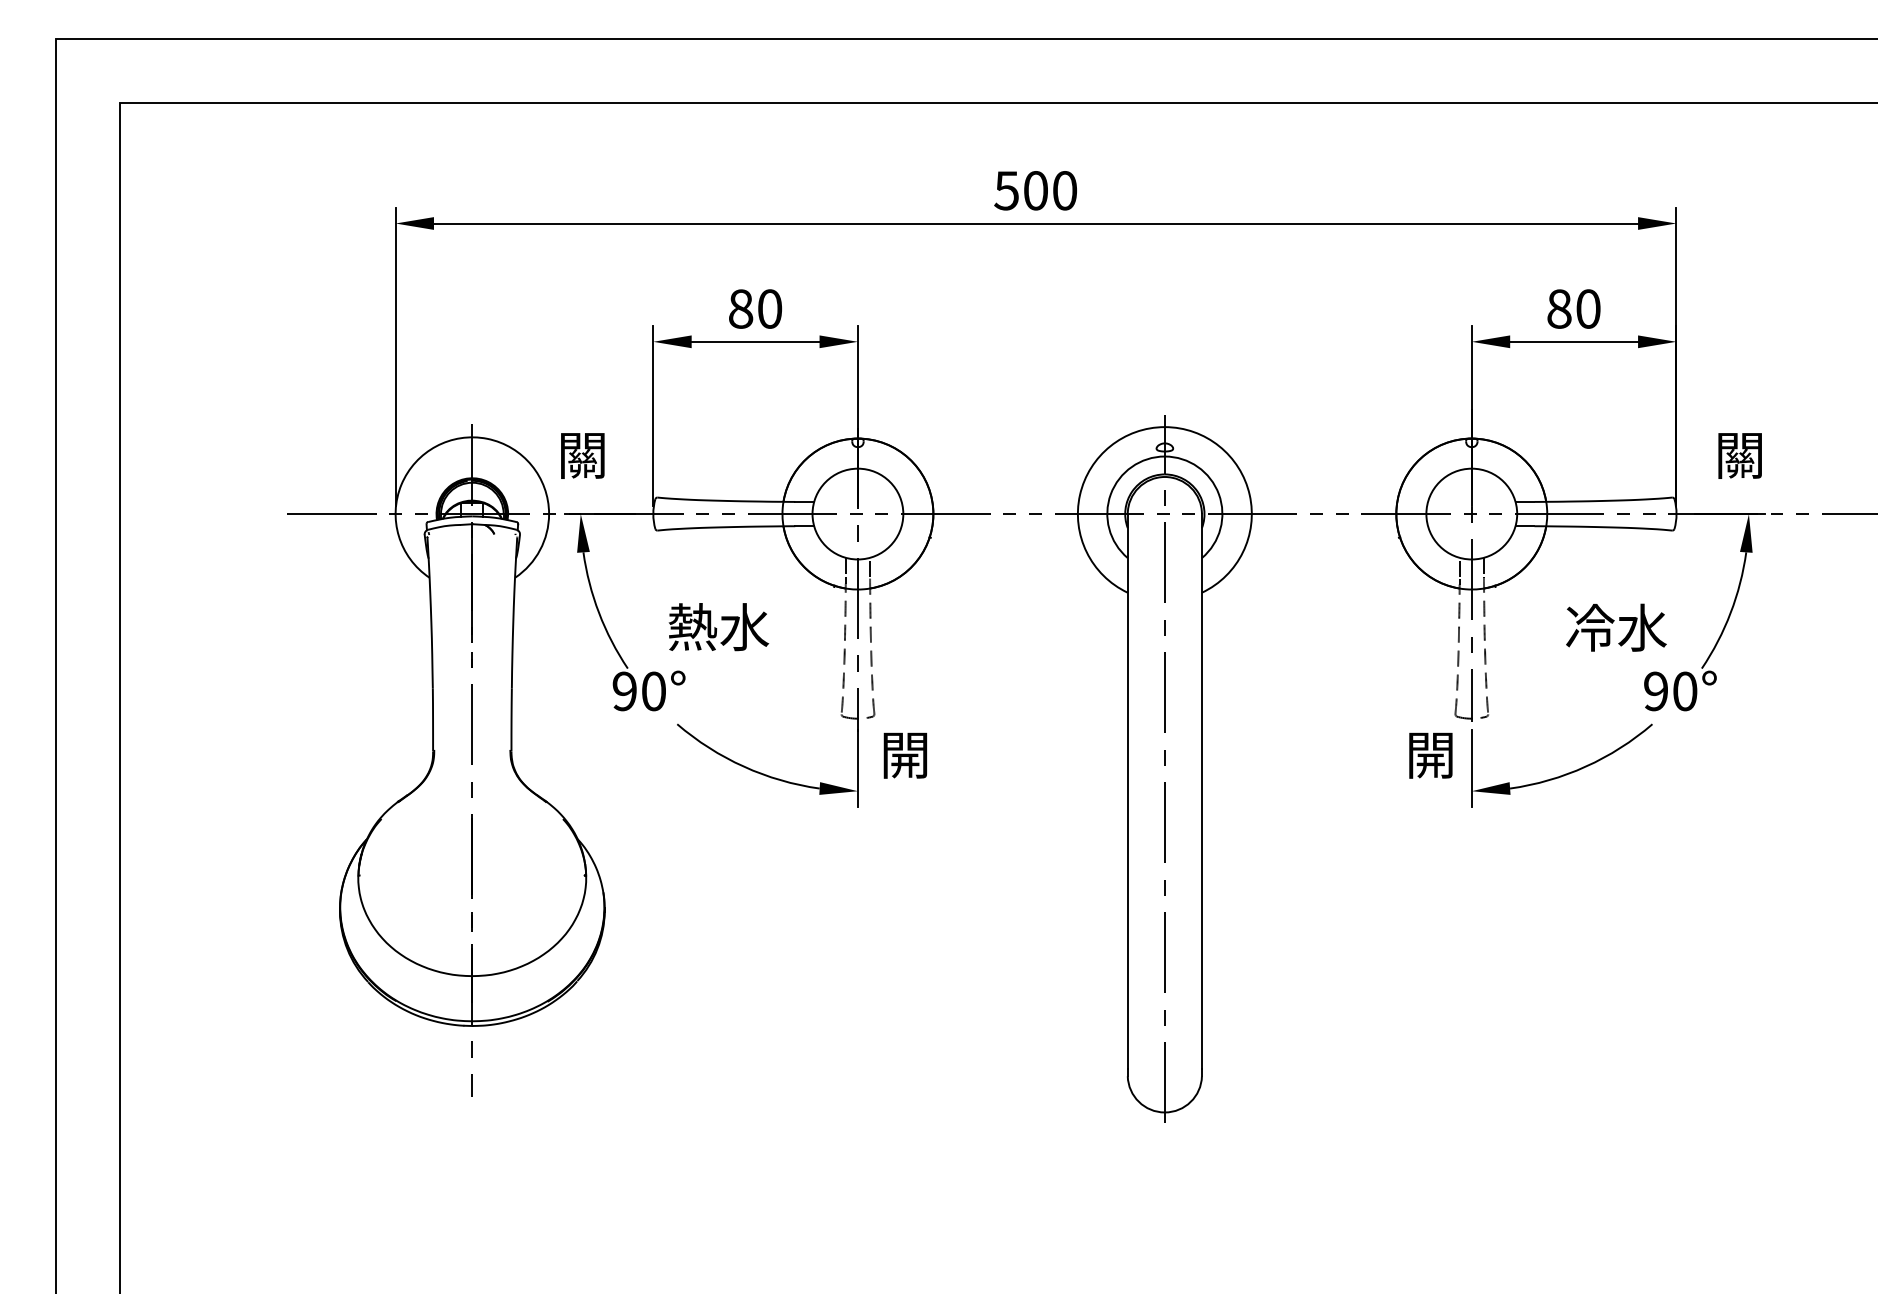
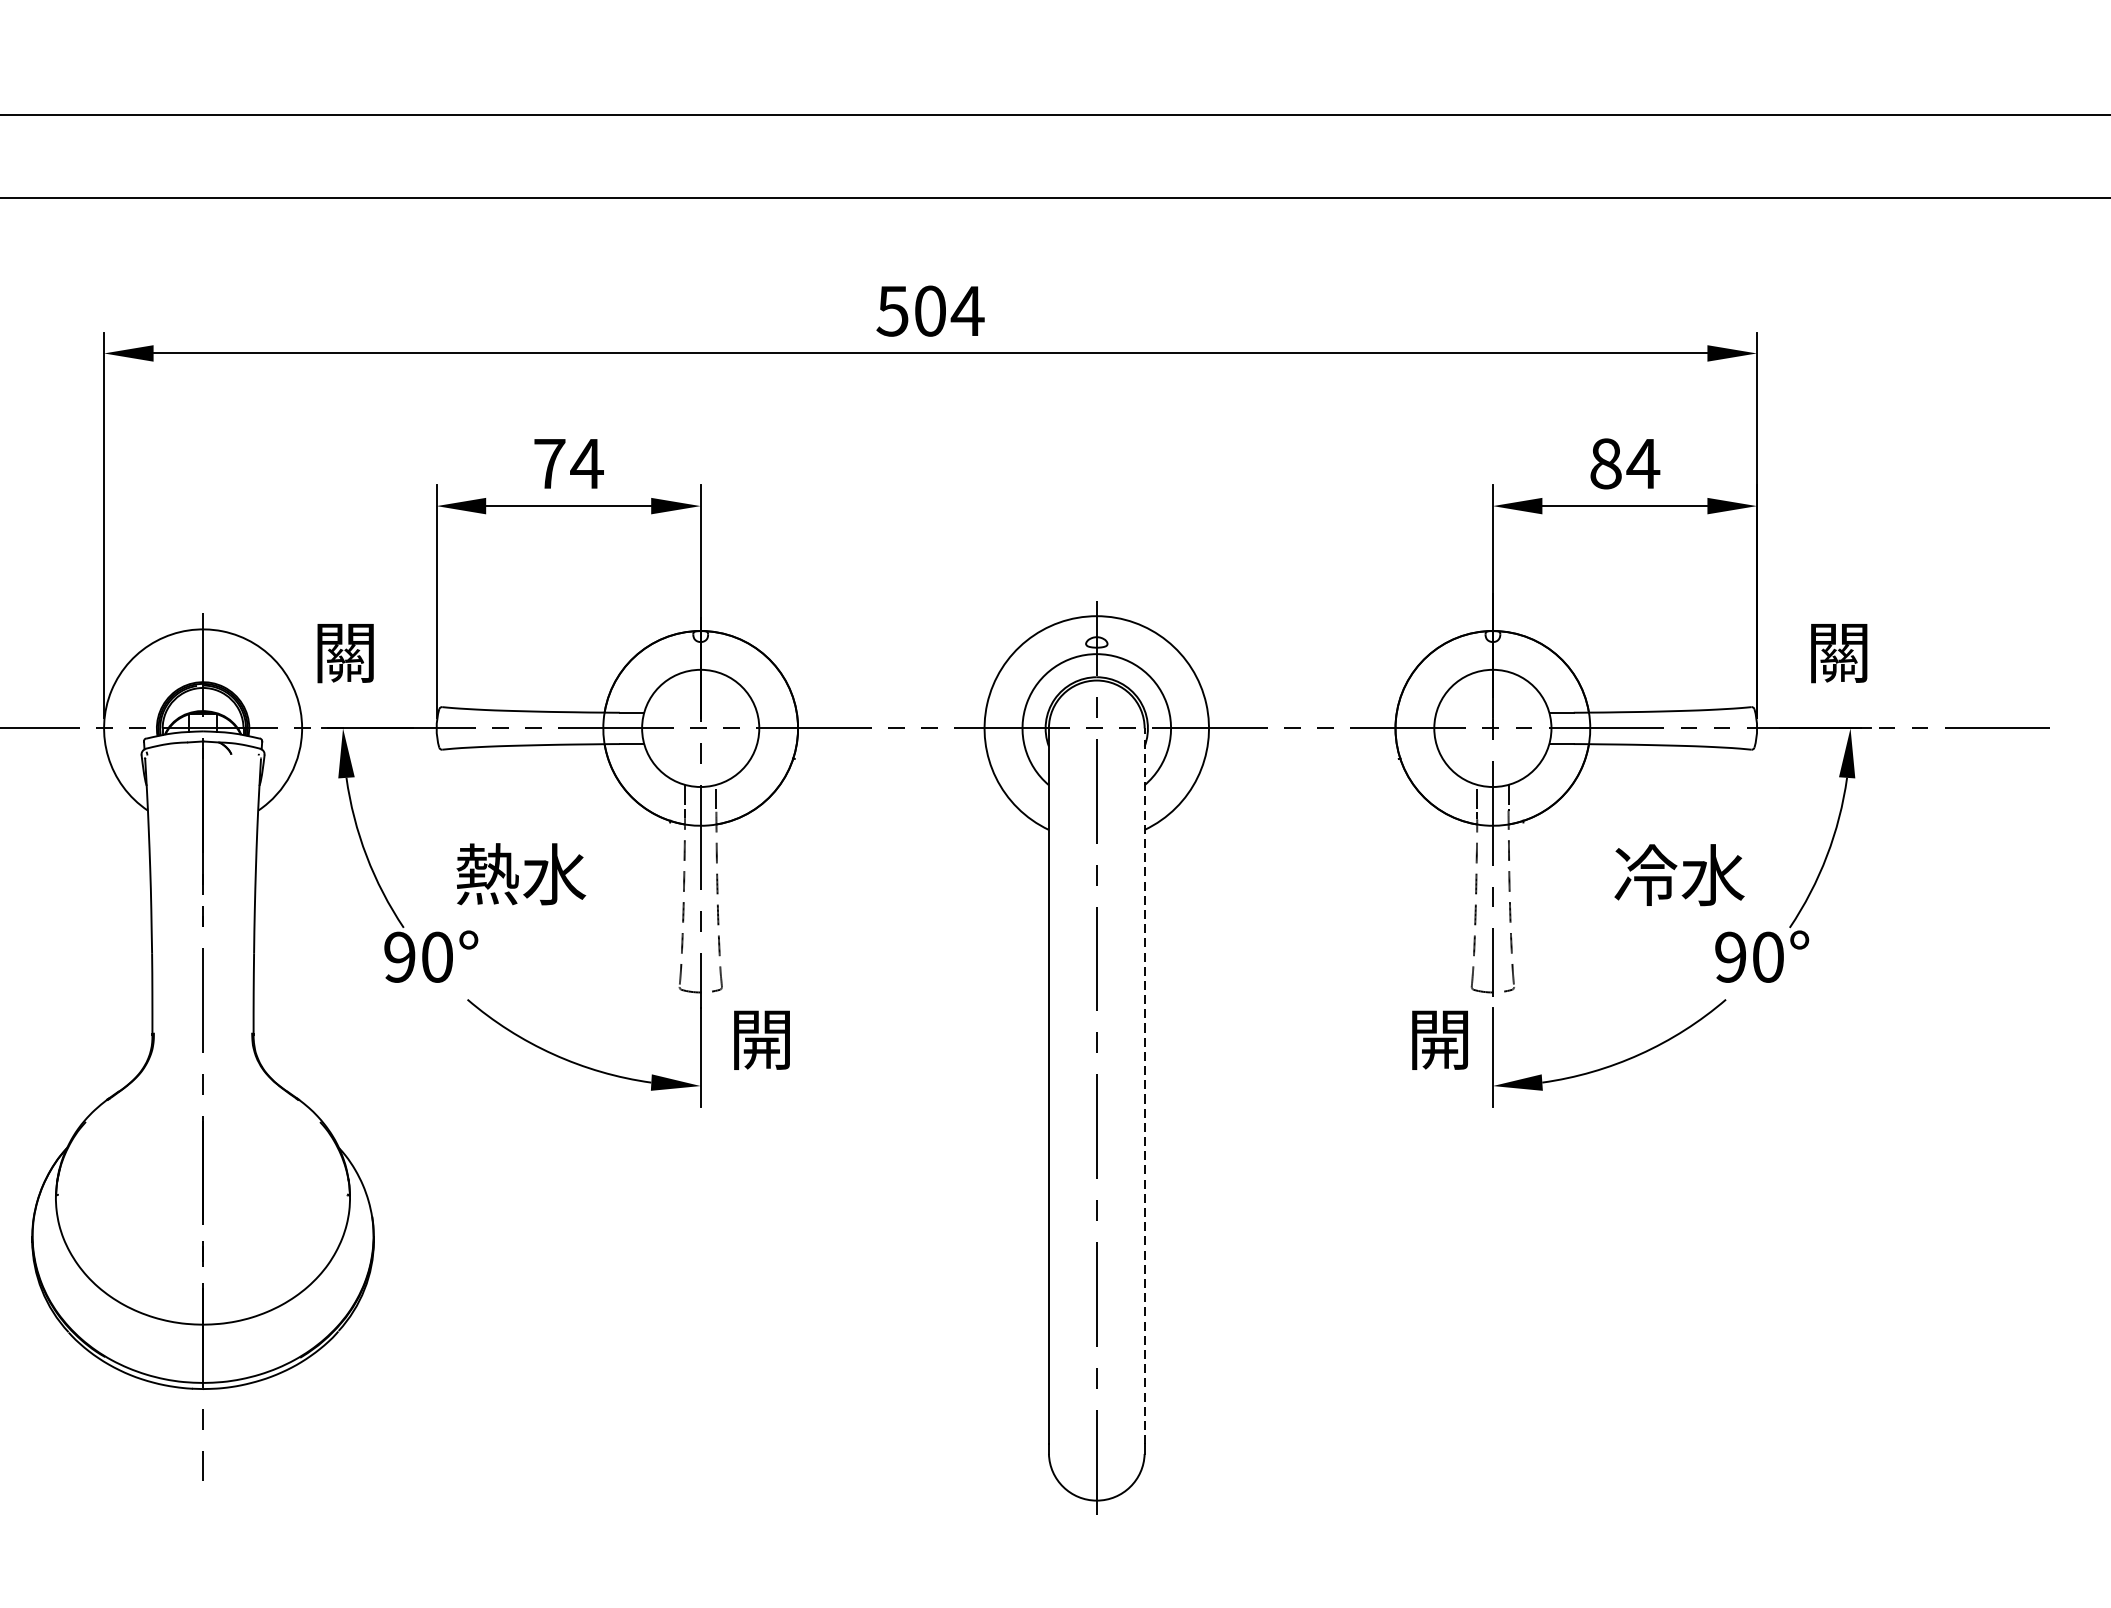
text: (1064, 190) -> (967, 310), 500 -> 504
text: (755, 308) -> (568, 463), 80 -> 74
text: (1588, 308) -> (1643, 463), 80 -> 84
line: (1201, 790) -> (1144, 1085), solid -> dashed

